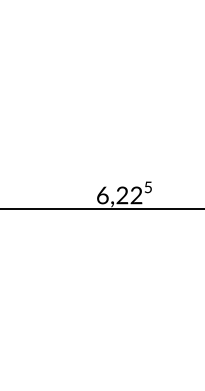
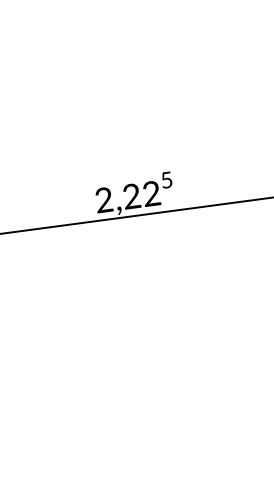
text: (102, 195) -> (103, 200), 6,22 -> 2,22

